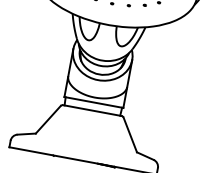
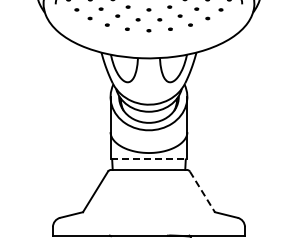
line: (94, 102) -> (149, 159), solid -> dashed
line: (130, 134) -> (202, 191), solid -> dashed

